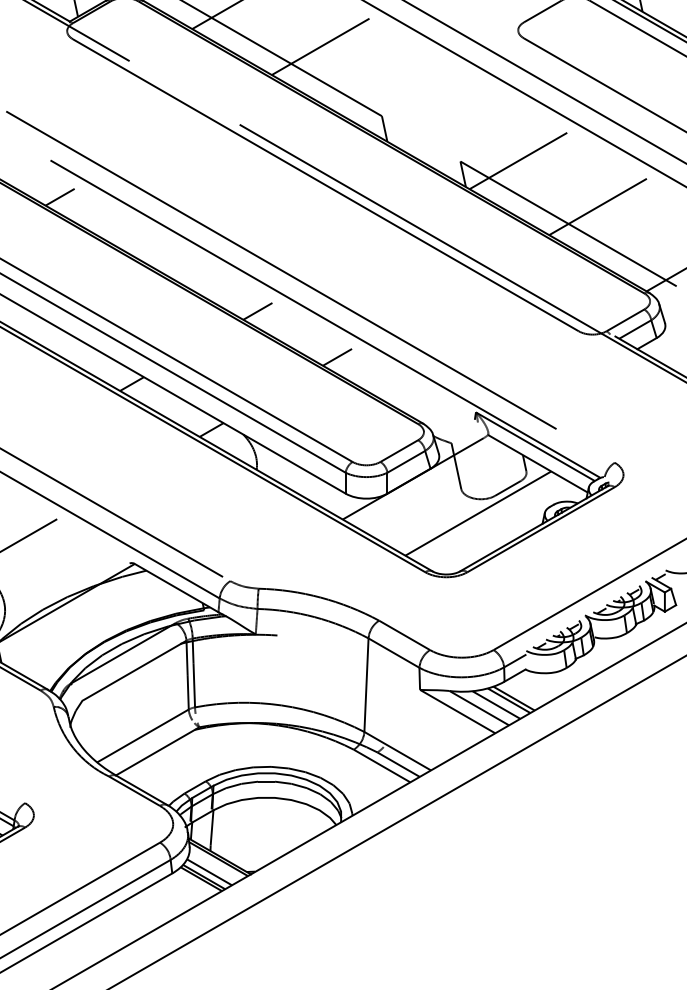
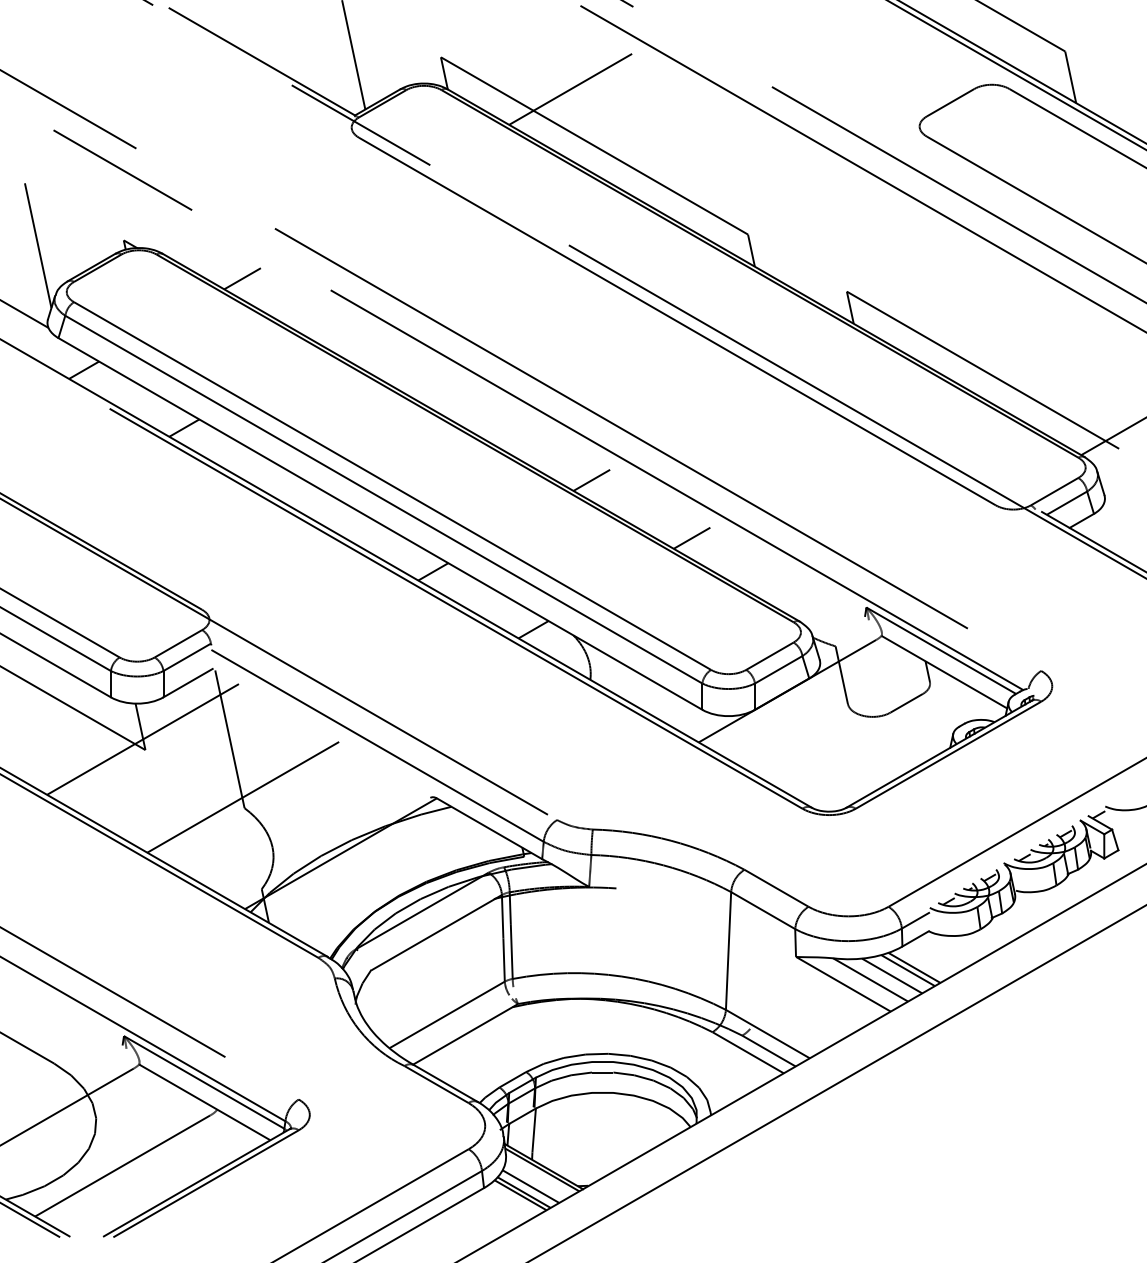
line: (320, 46) -> (670, 146), removed
line: (518, 160) -> (919, 290), removed
line: (59, 197) -> (342, 336), removed
line: (597, 206) -> (1019, 348), removed
line: (478, 513) -> (869, 734), removed

